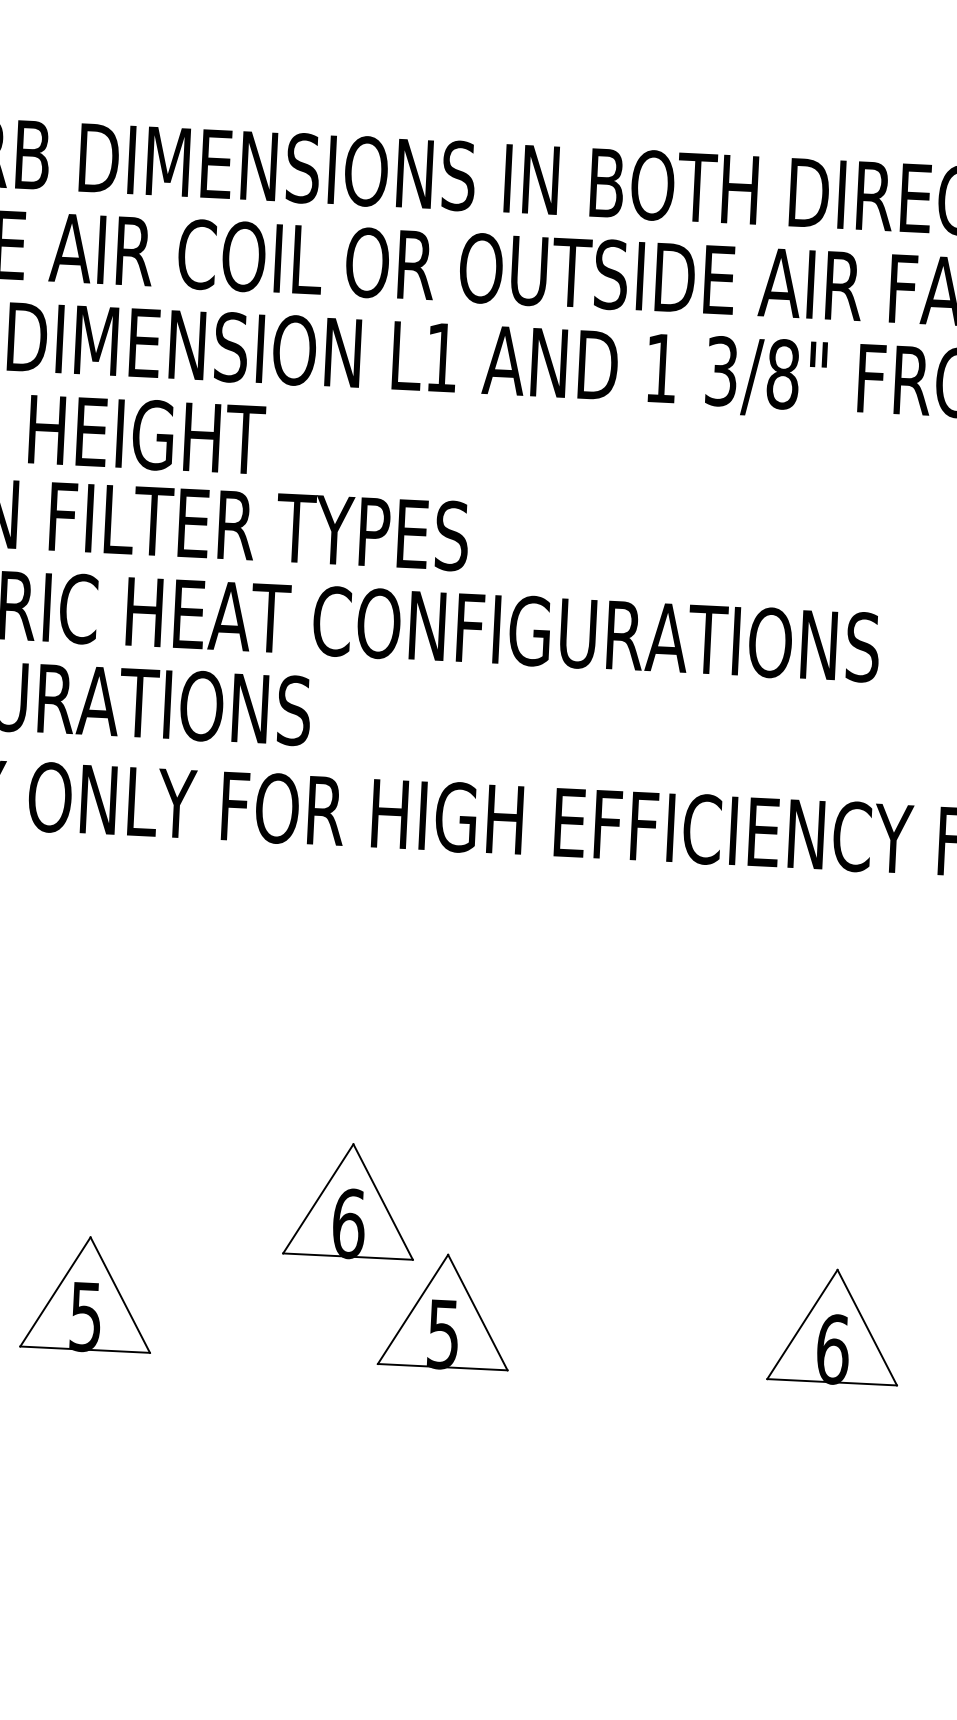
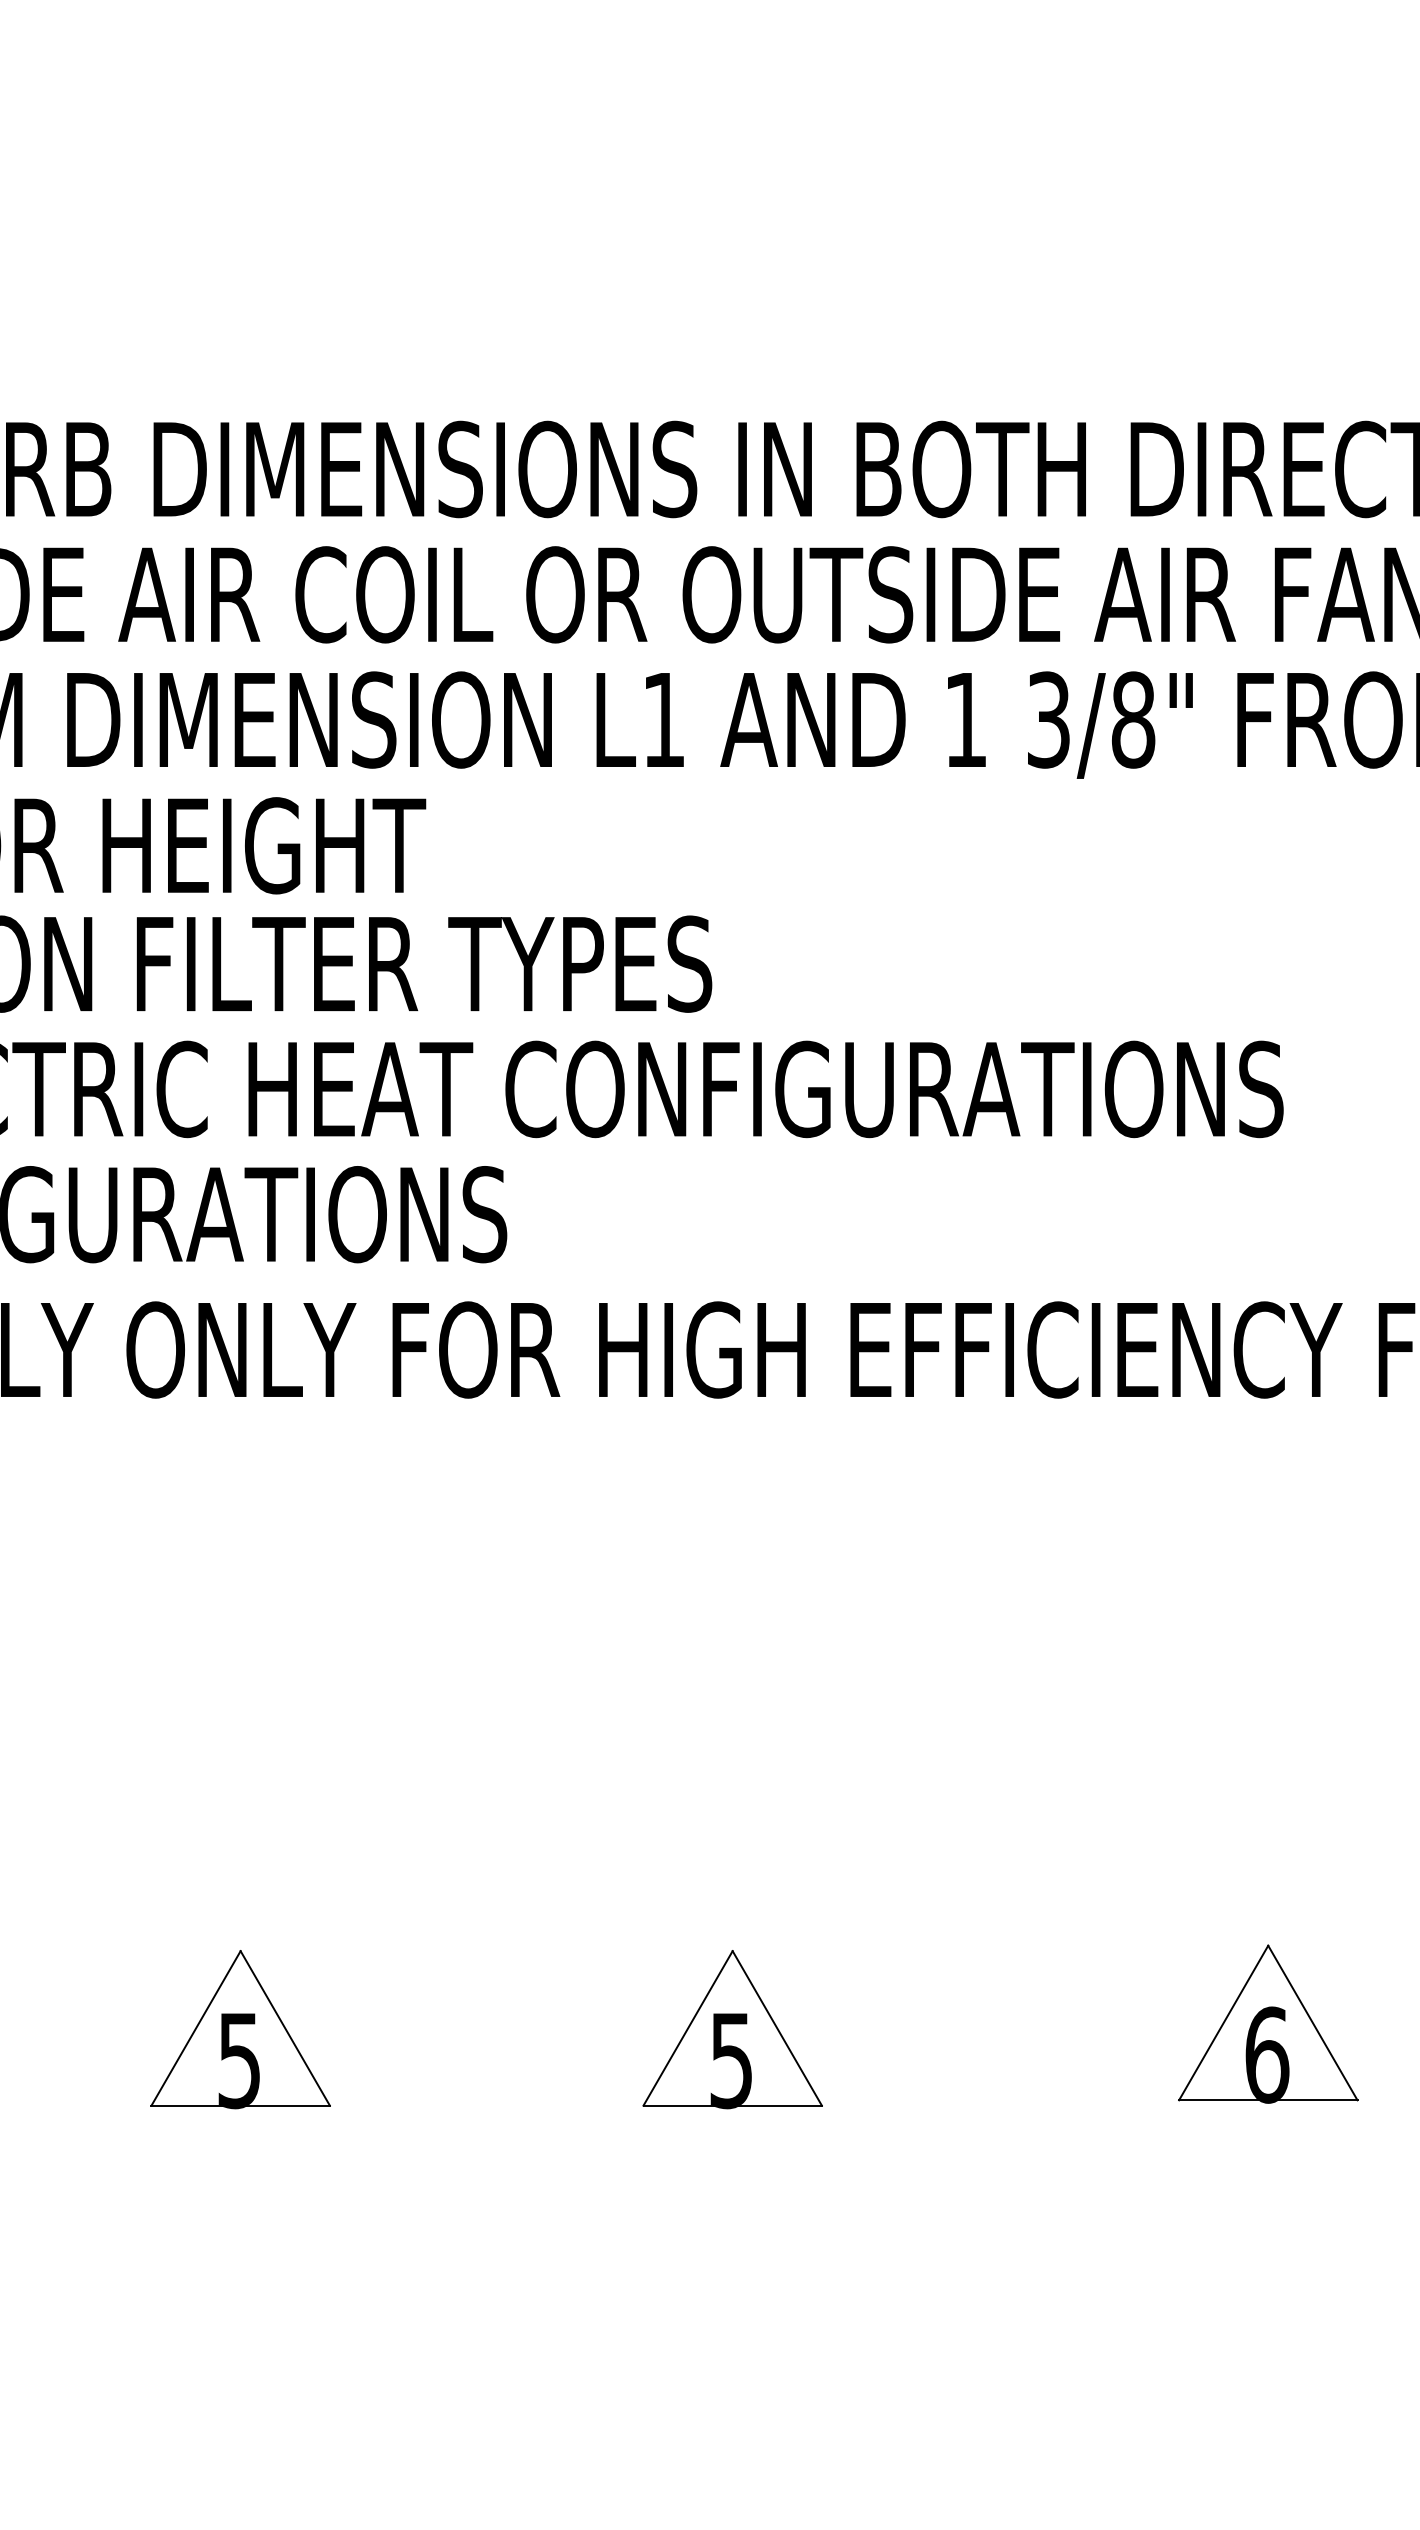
part: (350, 1200) -> (595, 1883), removed

